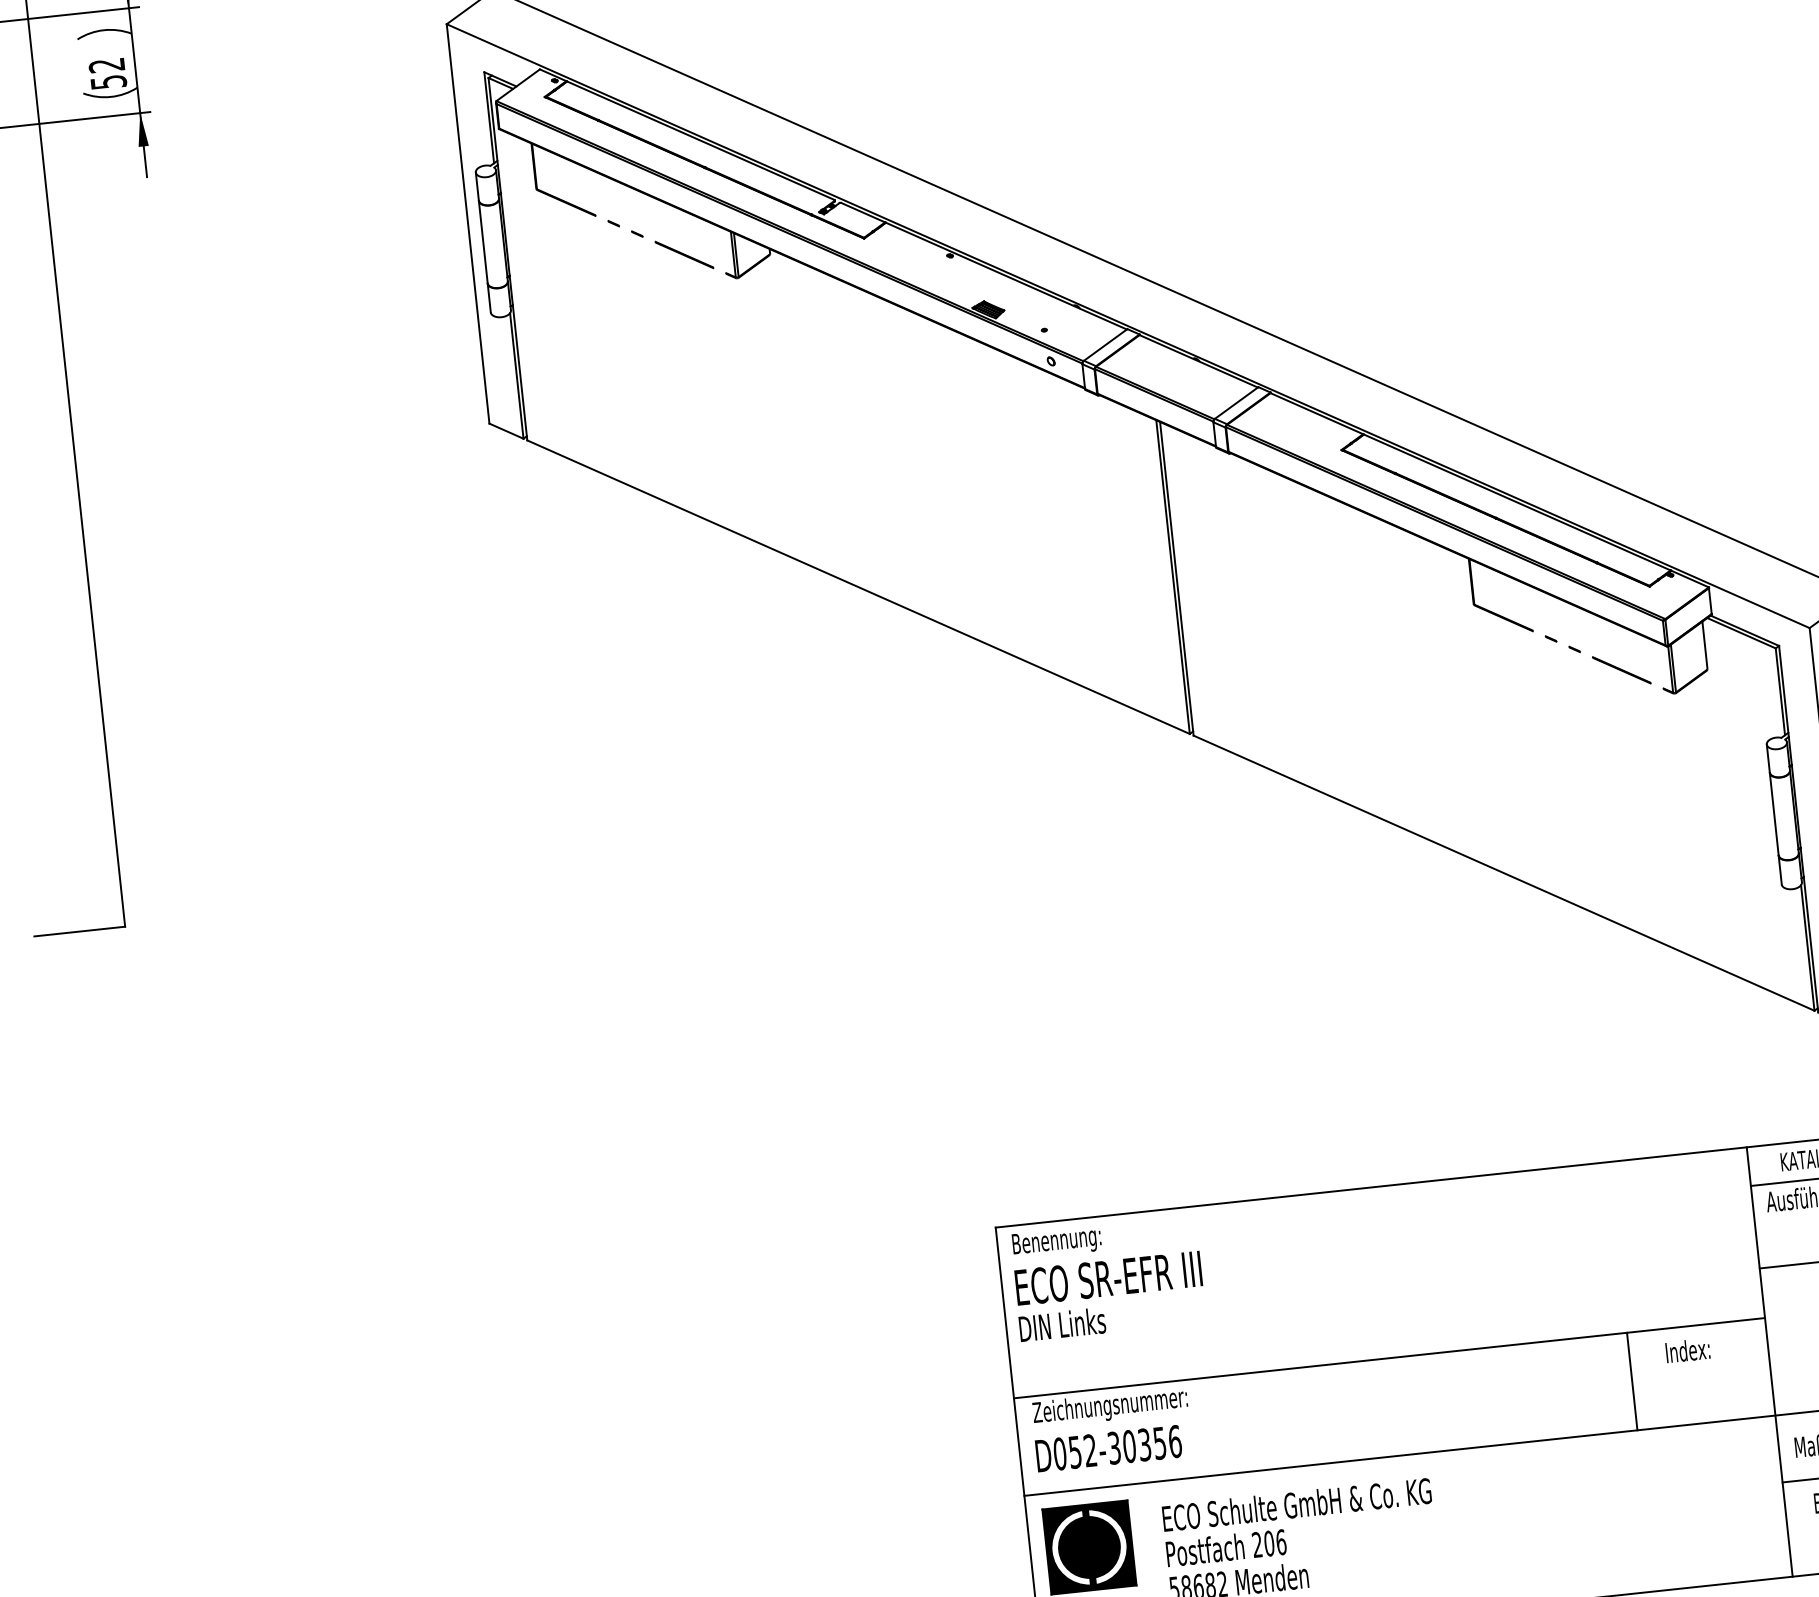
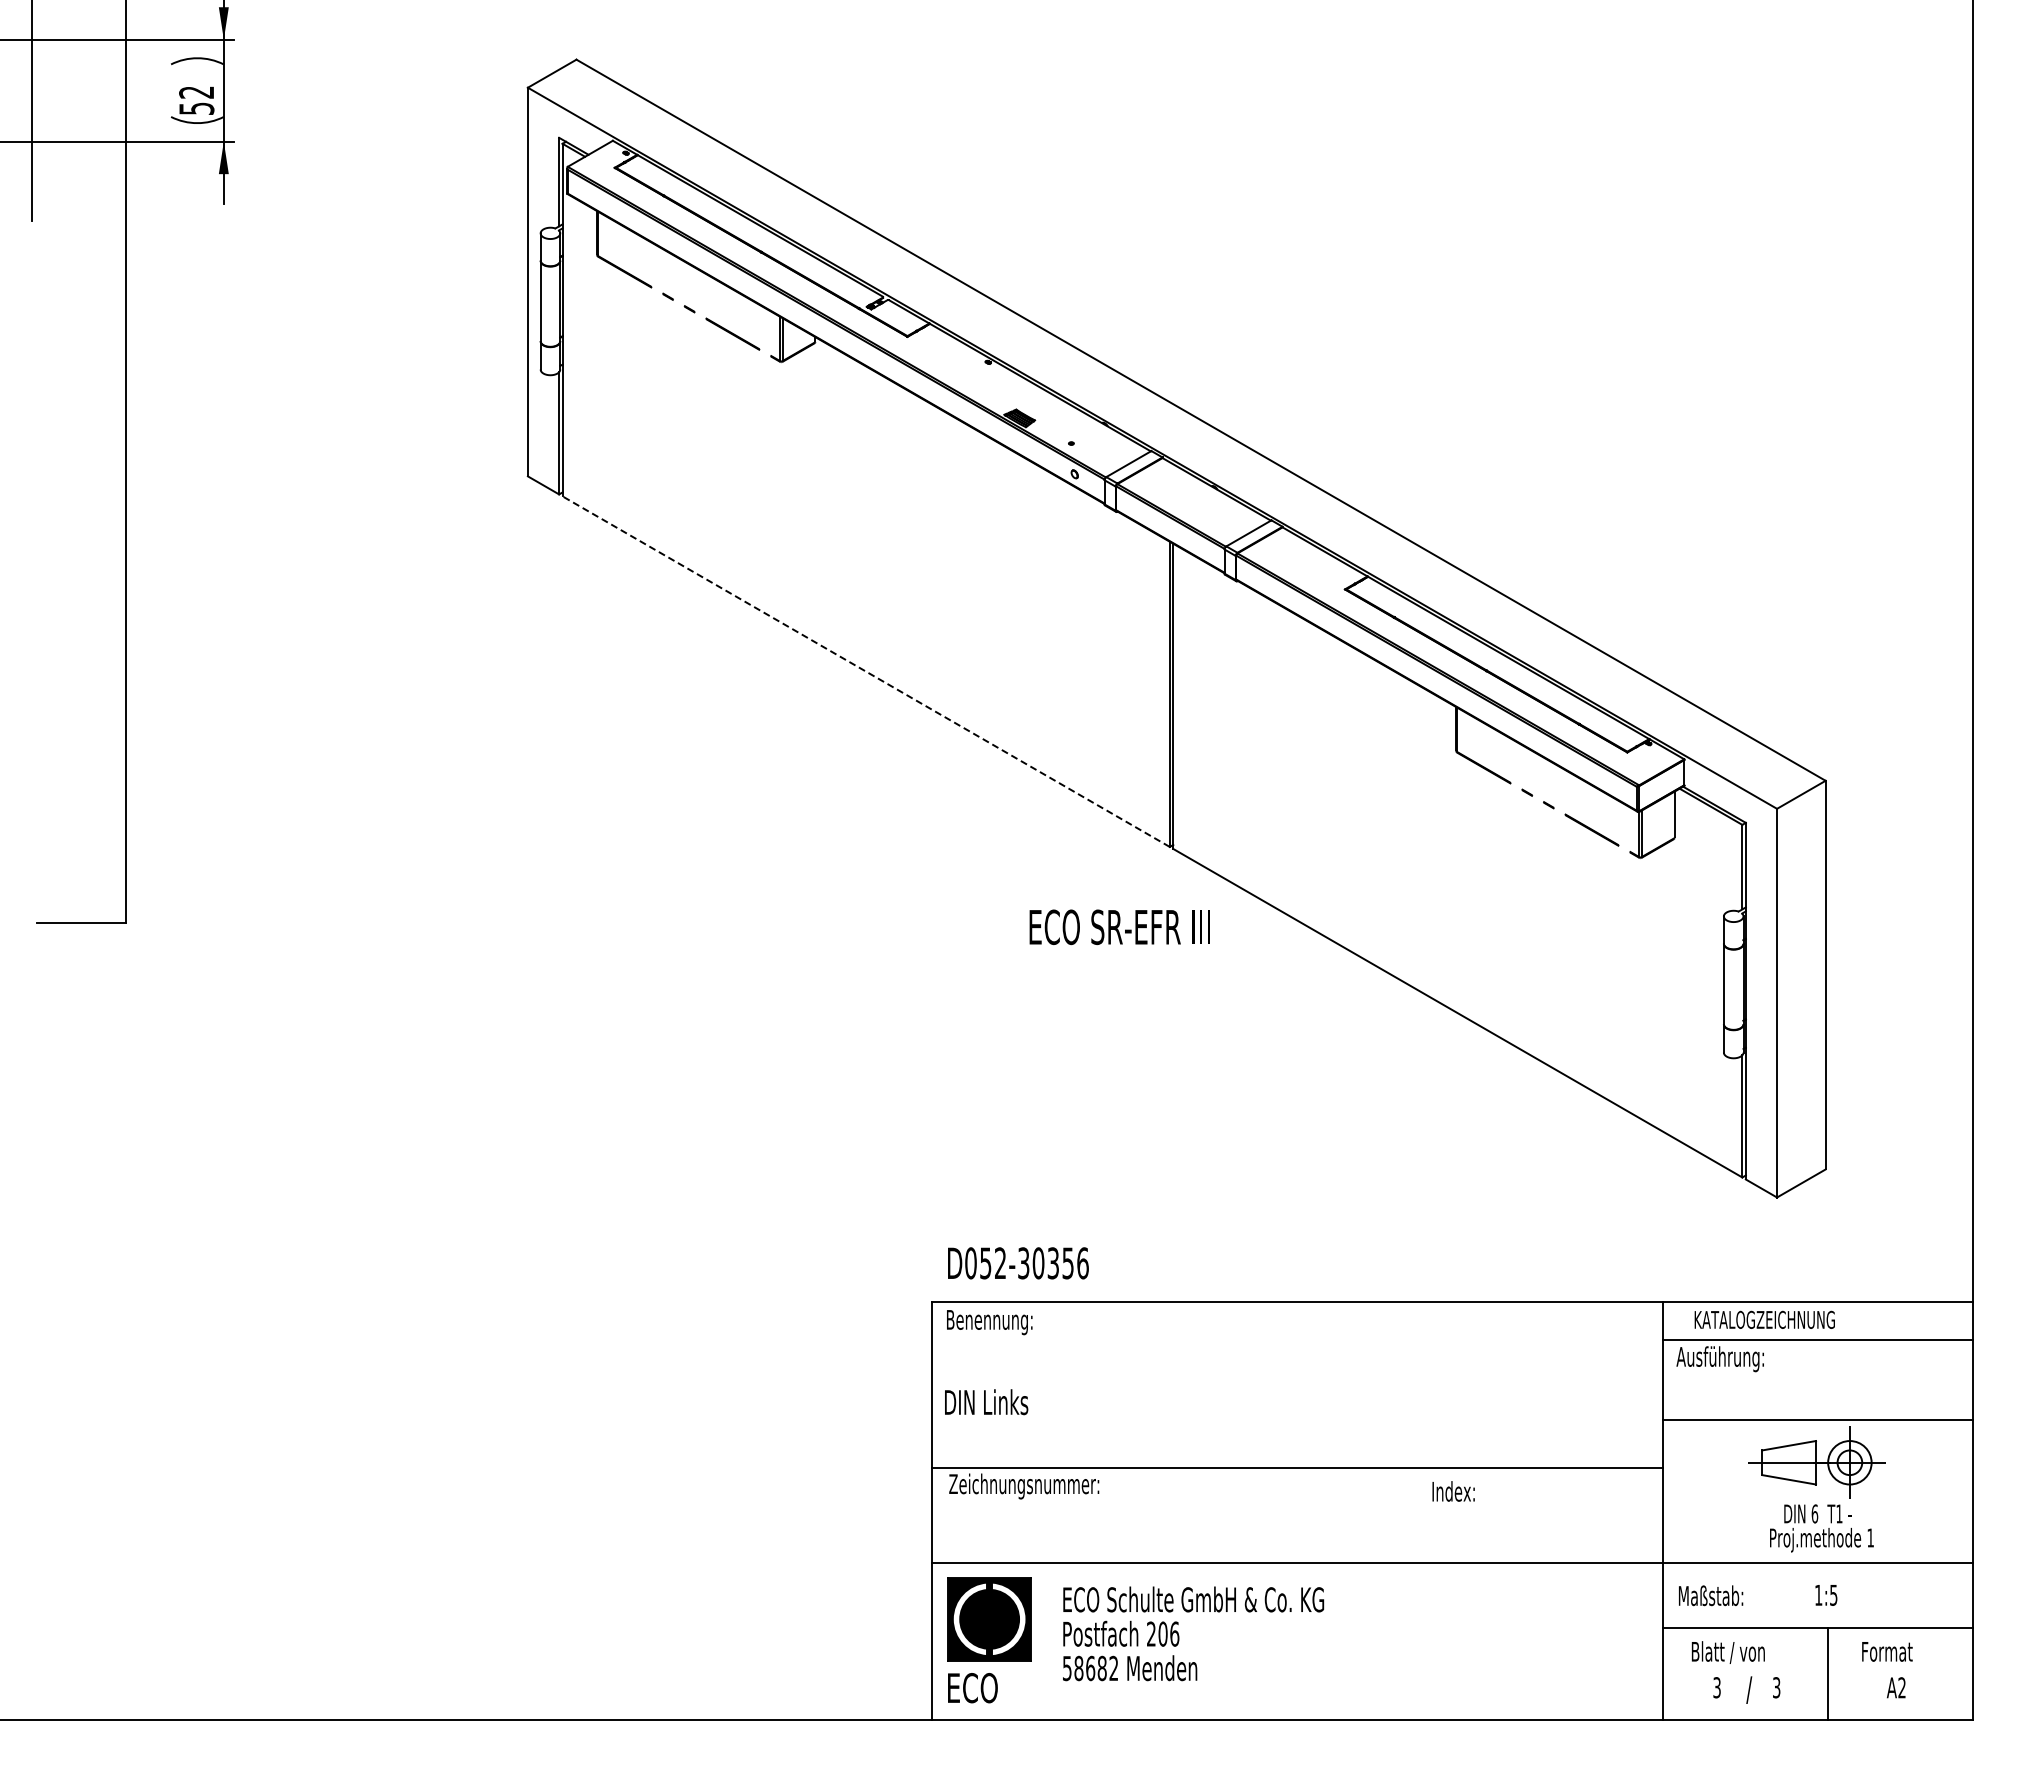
line: (858, 586) -> (866, 671), solid -> dashed
text: (1108, 1278) -> (1119, 927), moved
text: (1687, 1350) -> (1453, 1491), moved
line: (1631, 1381) -> (1528, 1515), removed
text: (1108, 1448) -> (1018, 1263), moved

